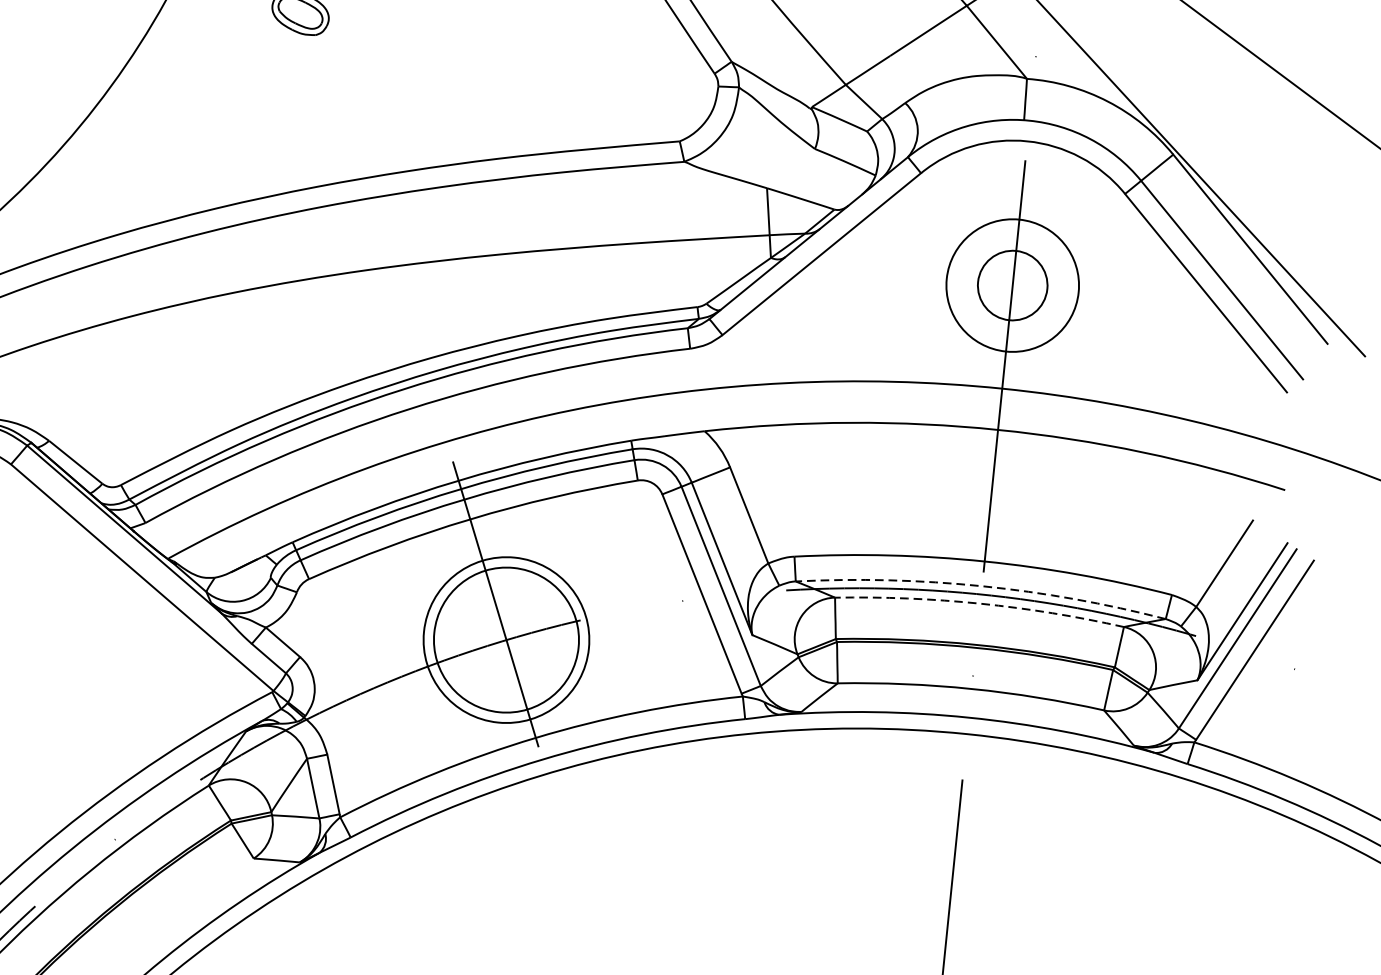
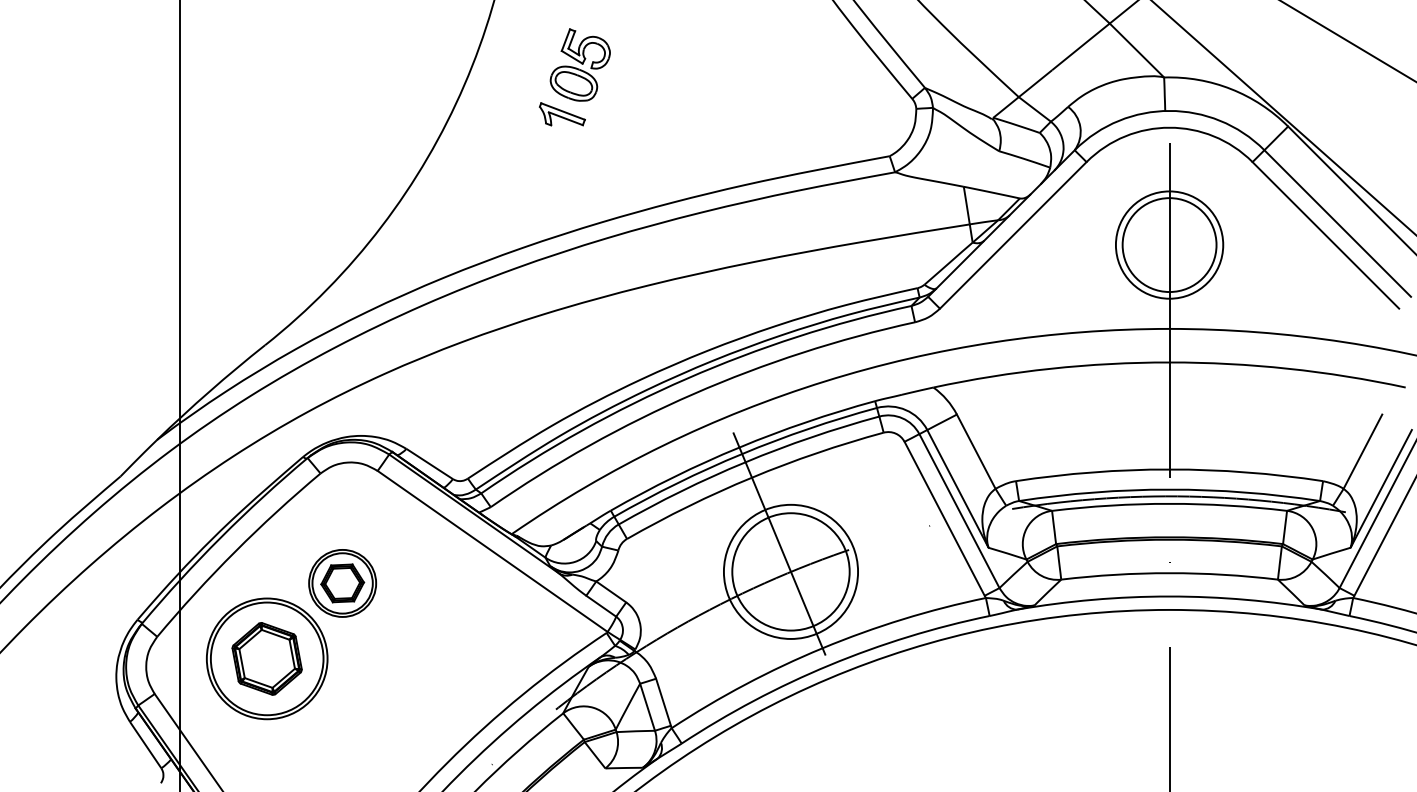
part: (282, 49) -> (562, 114), added
circle: (1012, 286) -> (1169, 245), size x1.67
arc: (982, 586) -> (1169, 489), dashed -> solid
arc: (980, 603) -> (1169, 503), dashed -> solid

